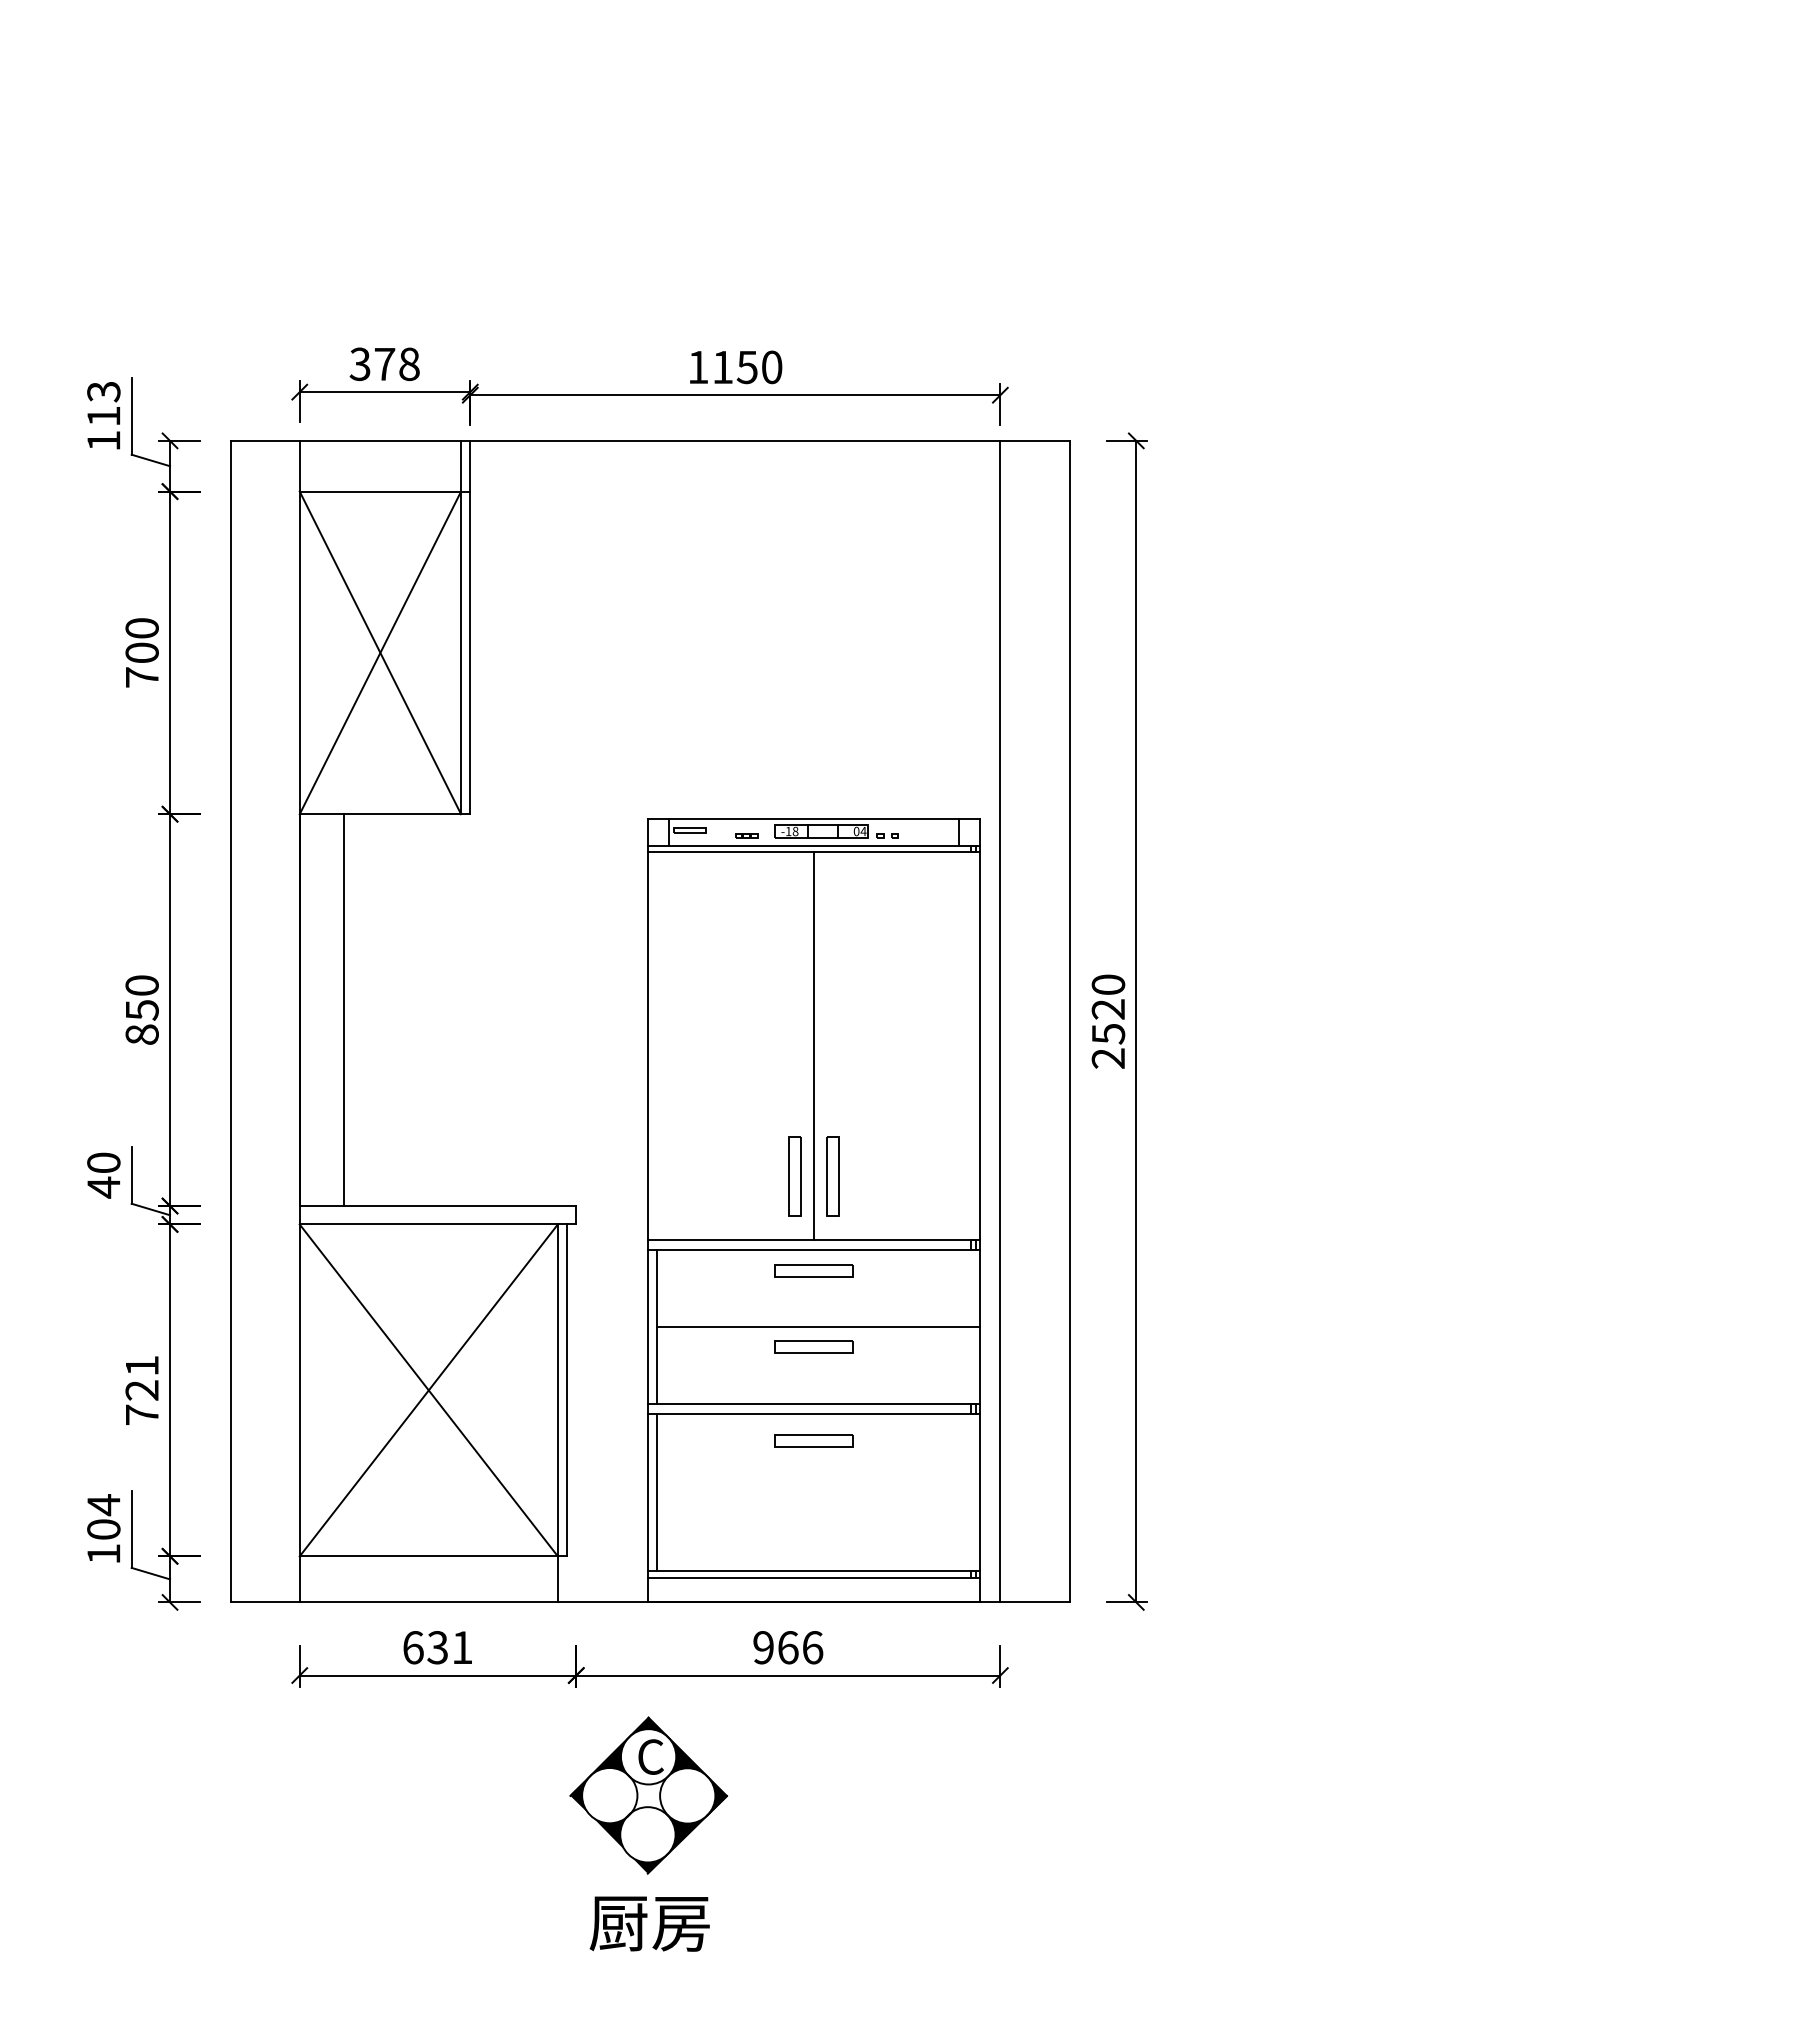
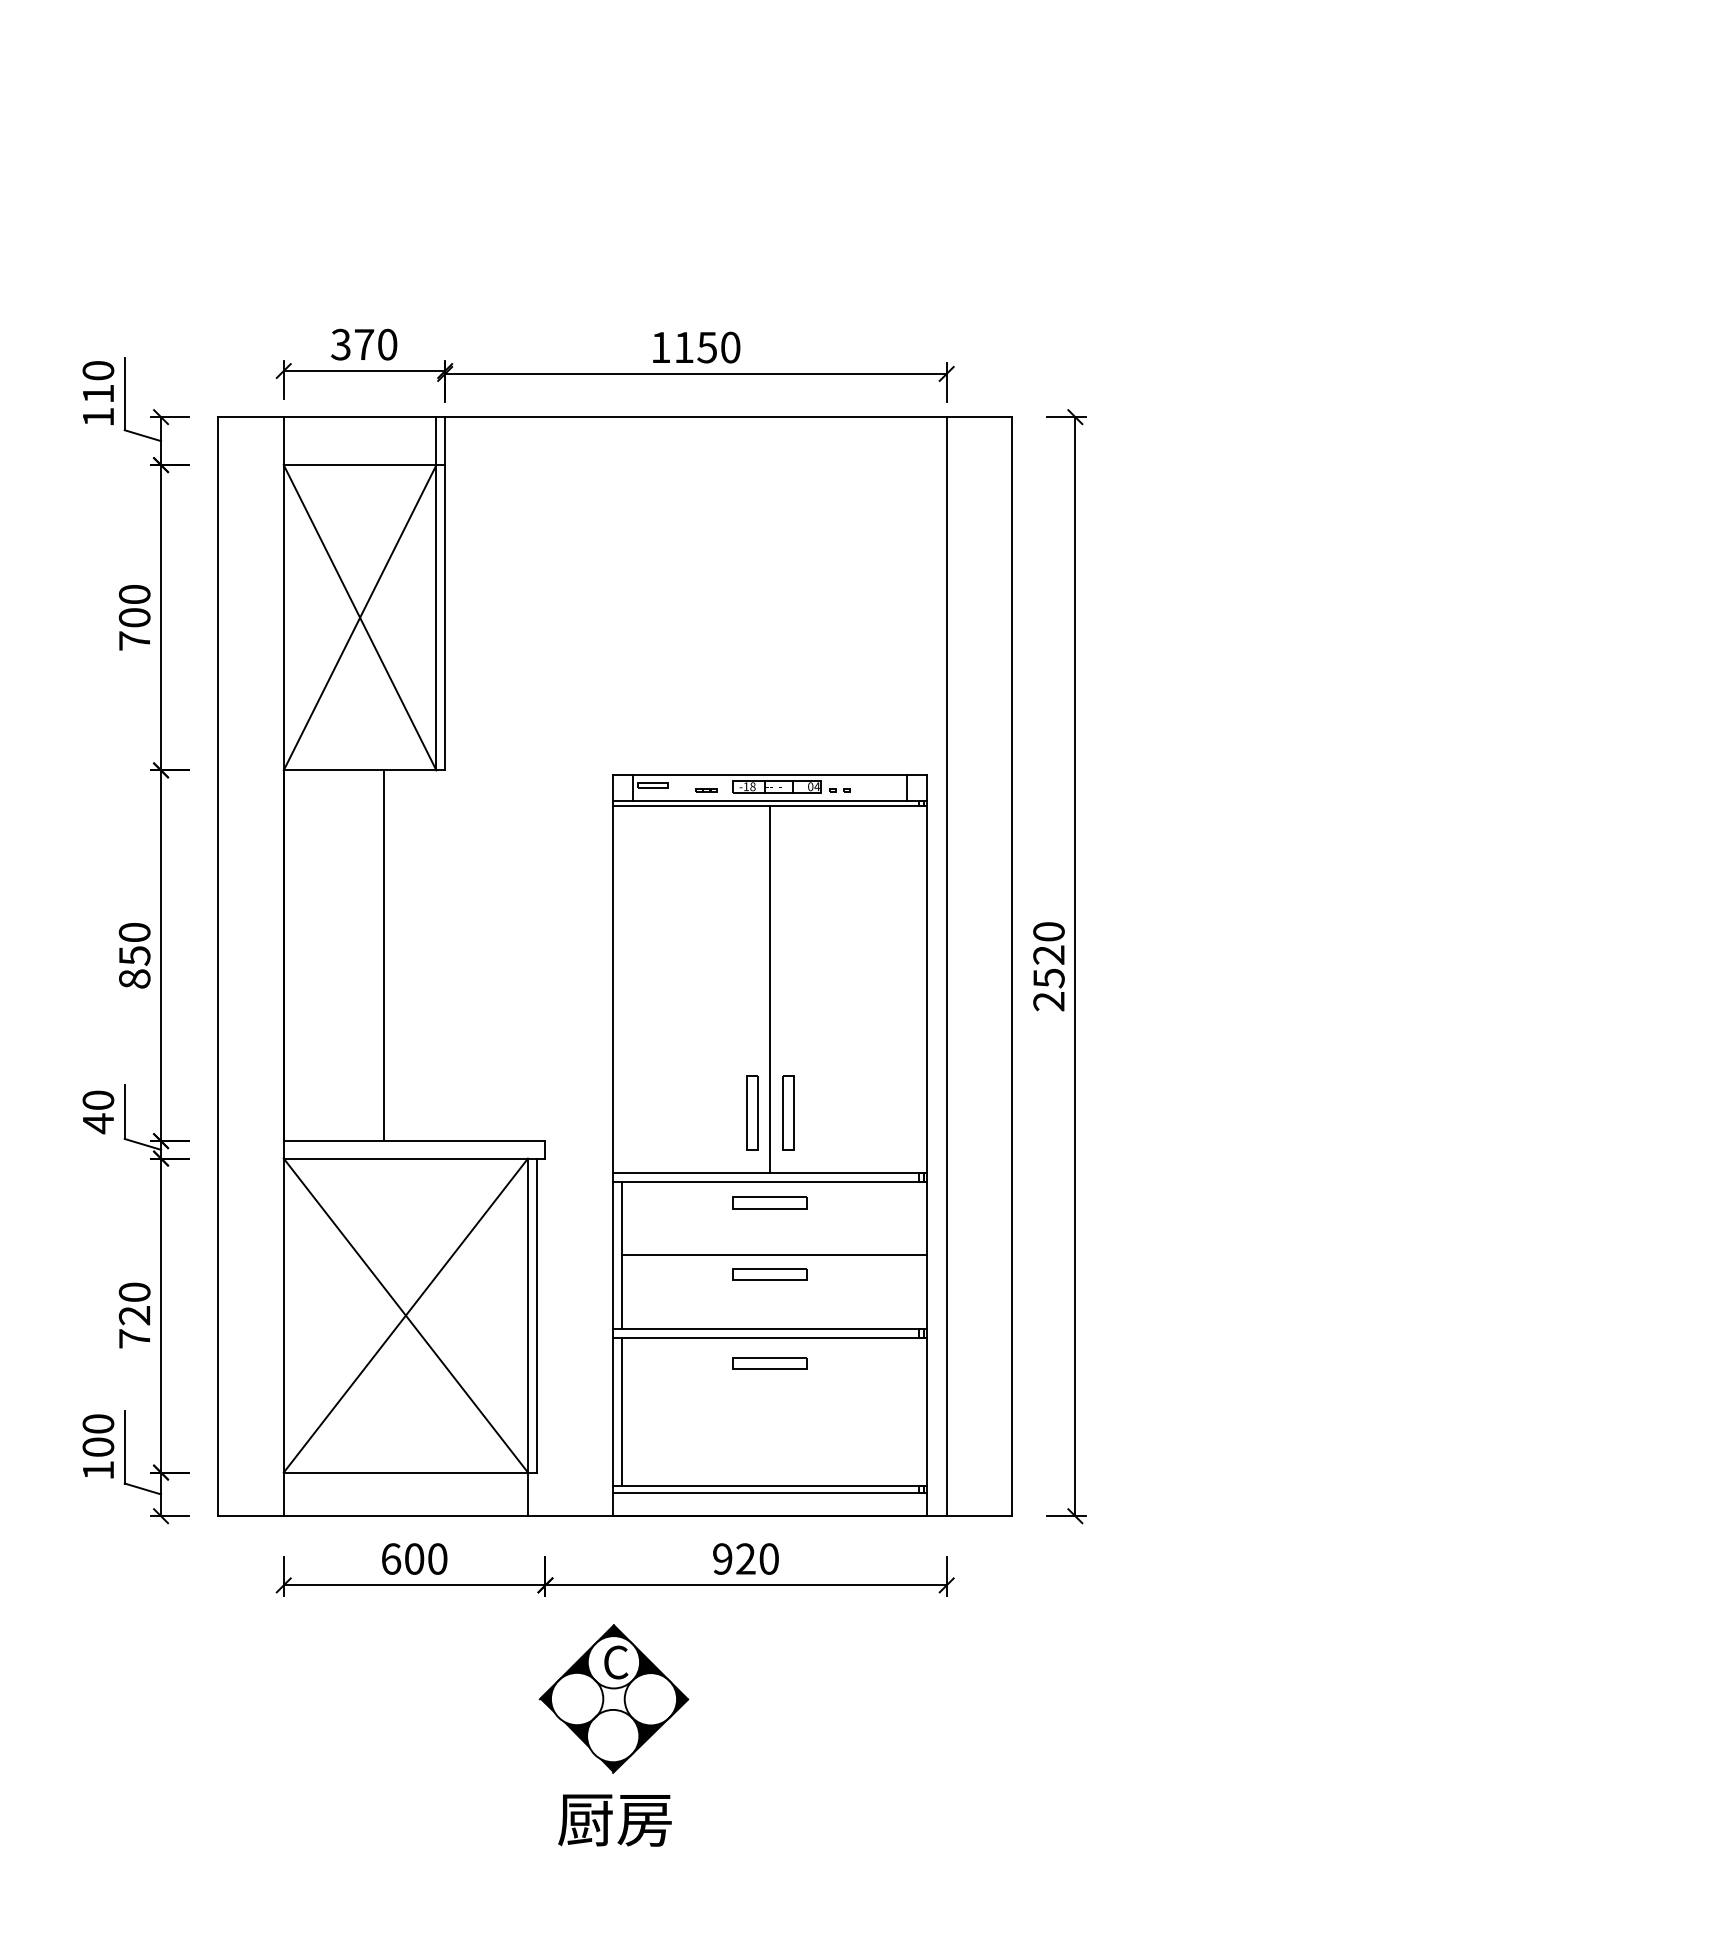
text: (409, 364) -> (387, 344), 378 -> 370
text: (103, 391) -> (98, 370), 113 -> 110
line: (343, 1010) -> (383, 956), moved
text: (141, 1365) -> (134, 1292), 721 -> 720
text: (103, 1505) -> (98, 1424), 104 -> 100
text: (449, 1647) -> (425, 1558), 631 -> 600
text: (800, 1647) -> (757, 1558), 966 -> 920

